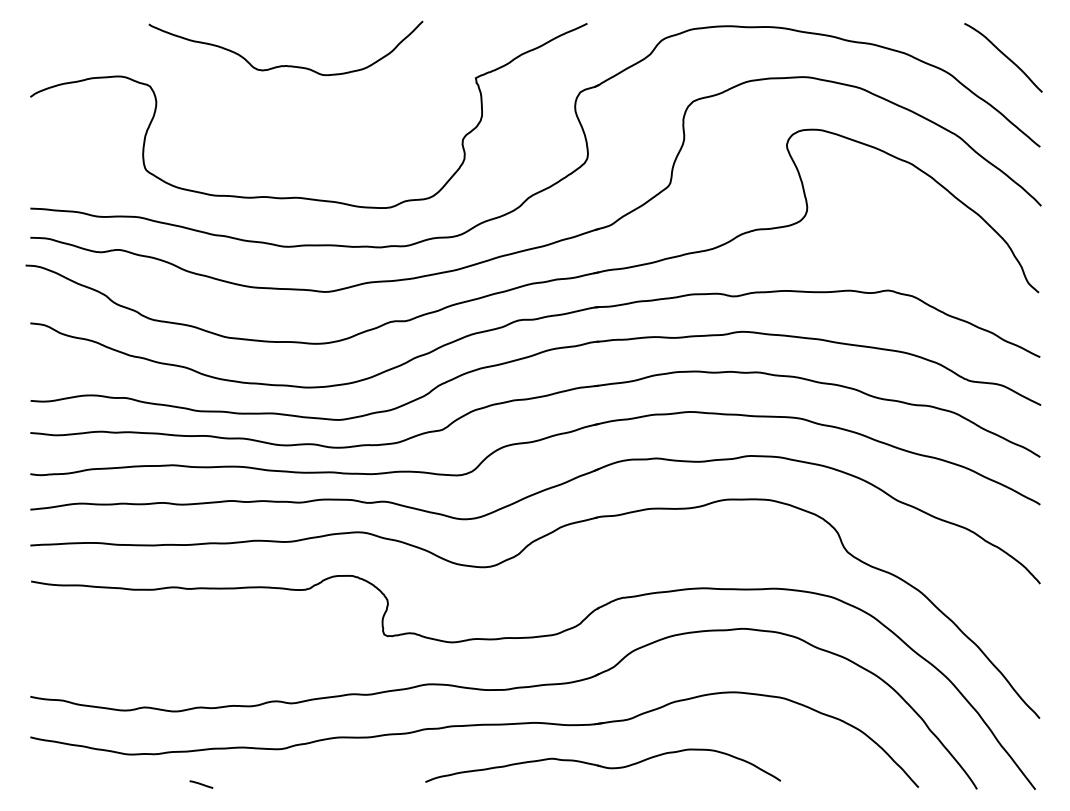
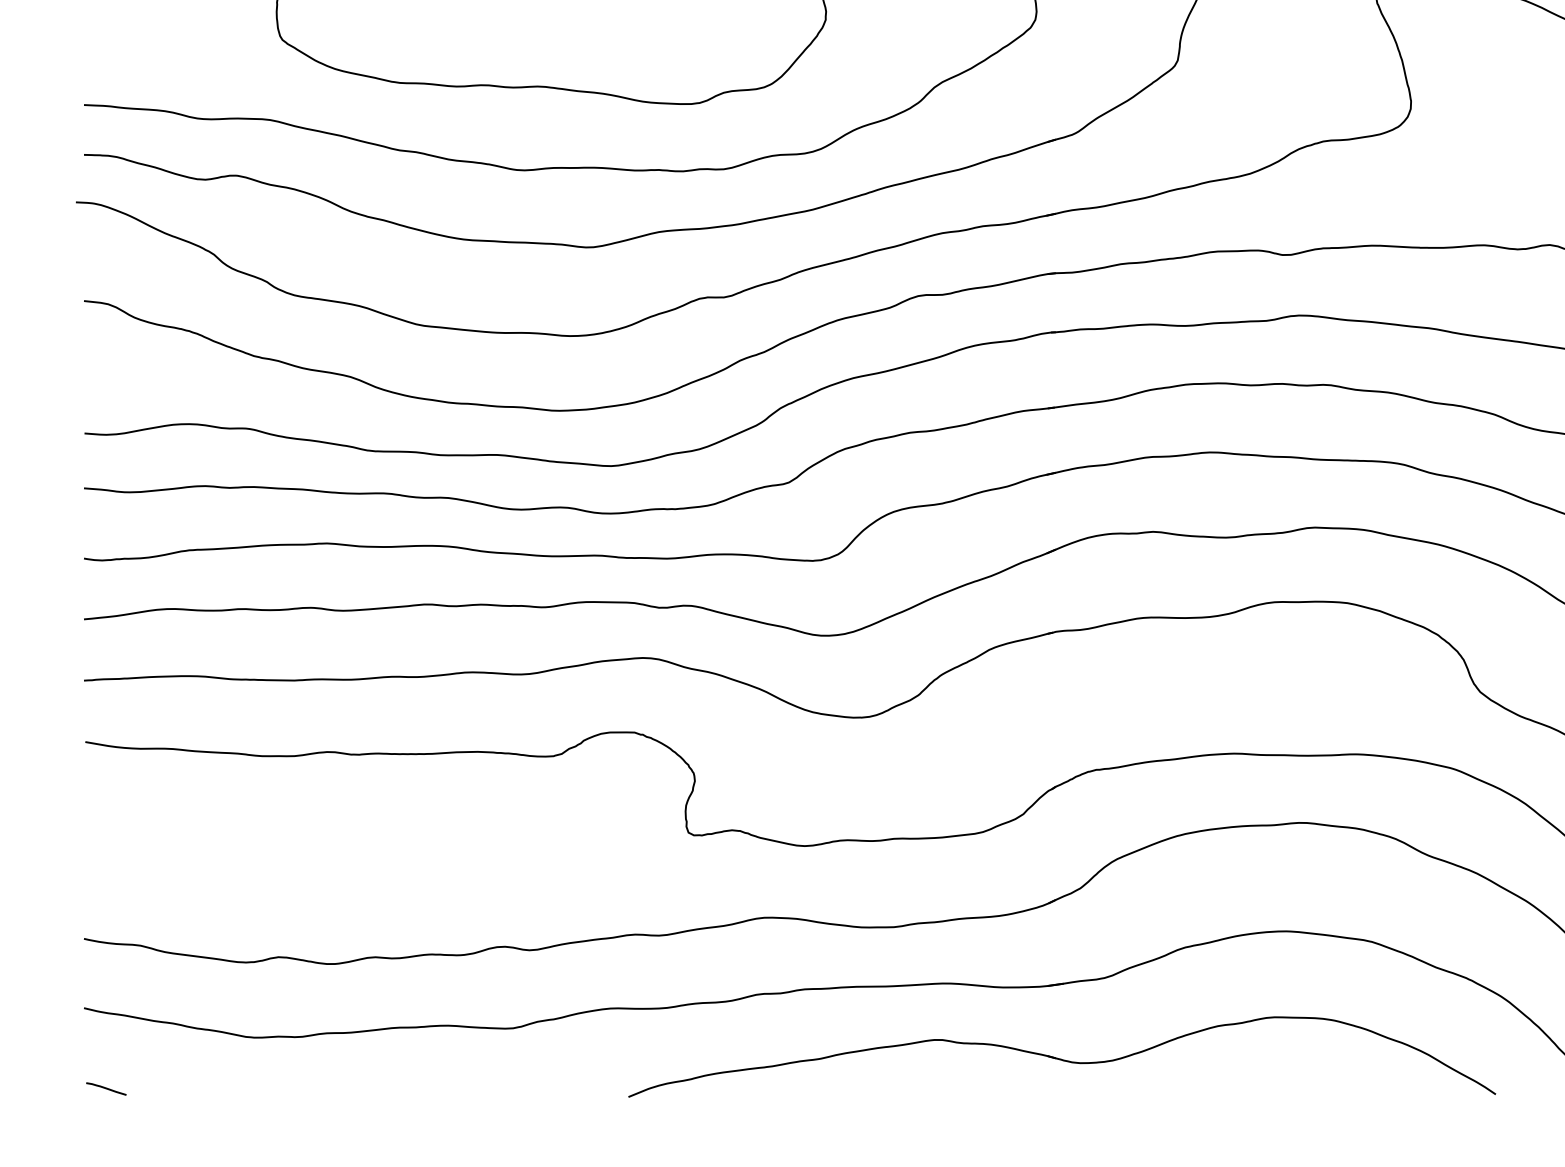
part: (603, 765) -> (1063, 1056), size x1.43
line: (201, 784) -> (106, 1088), moved

